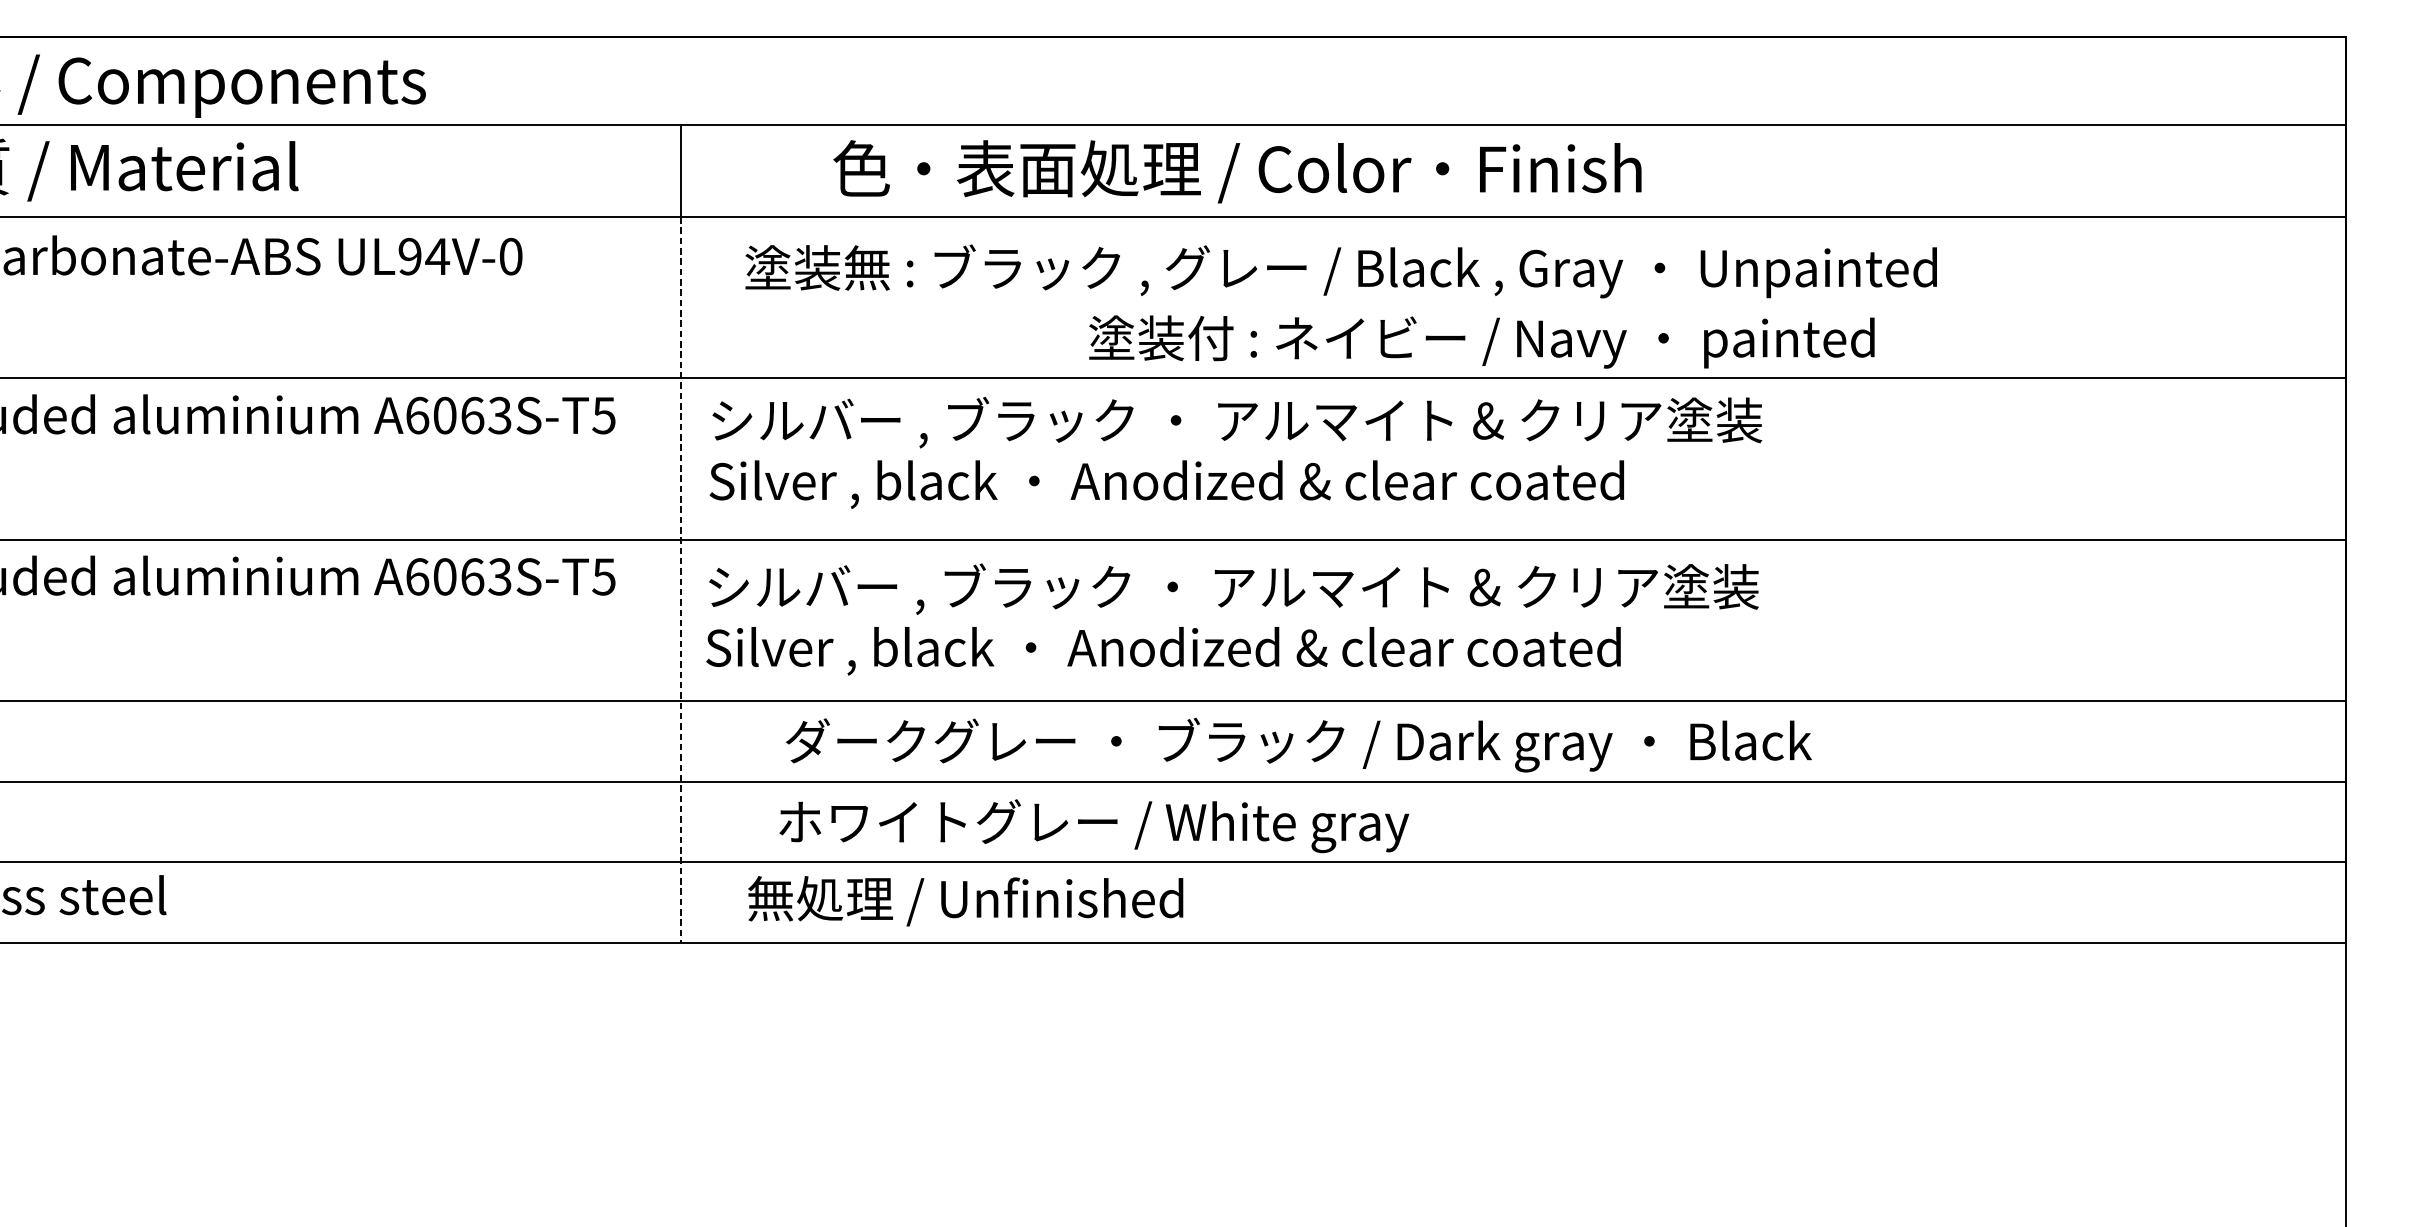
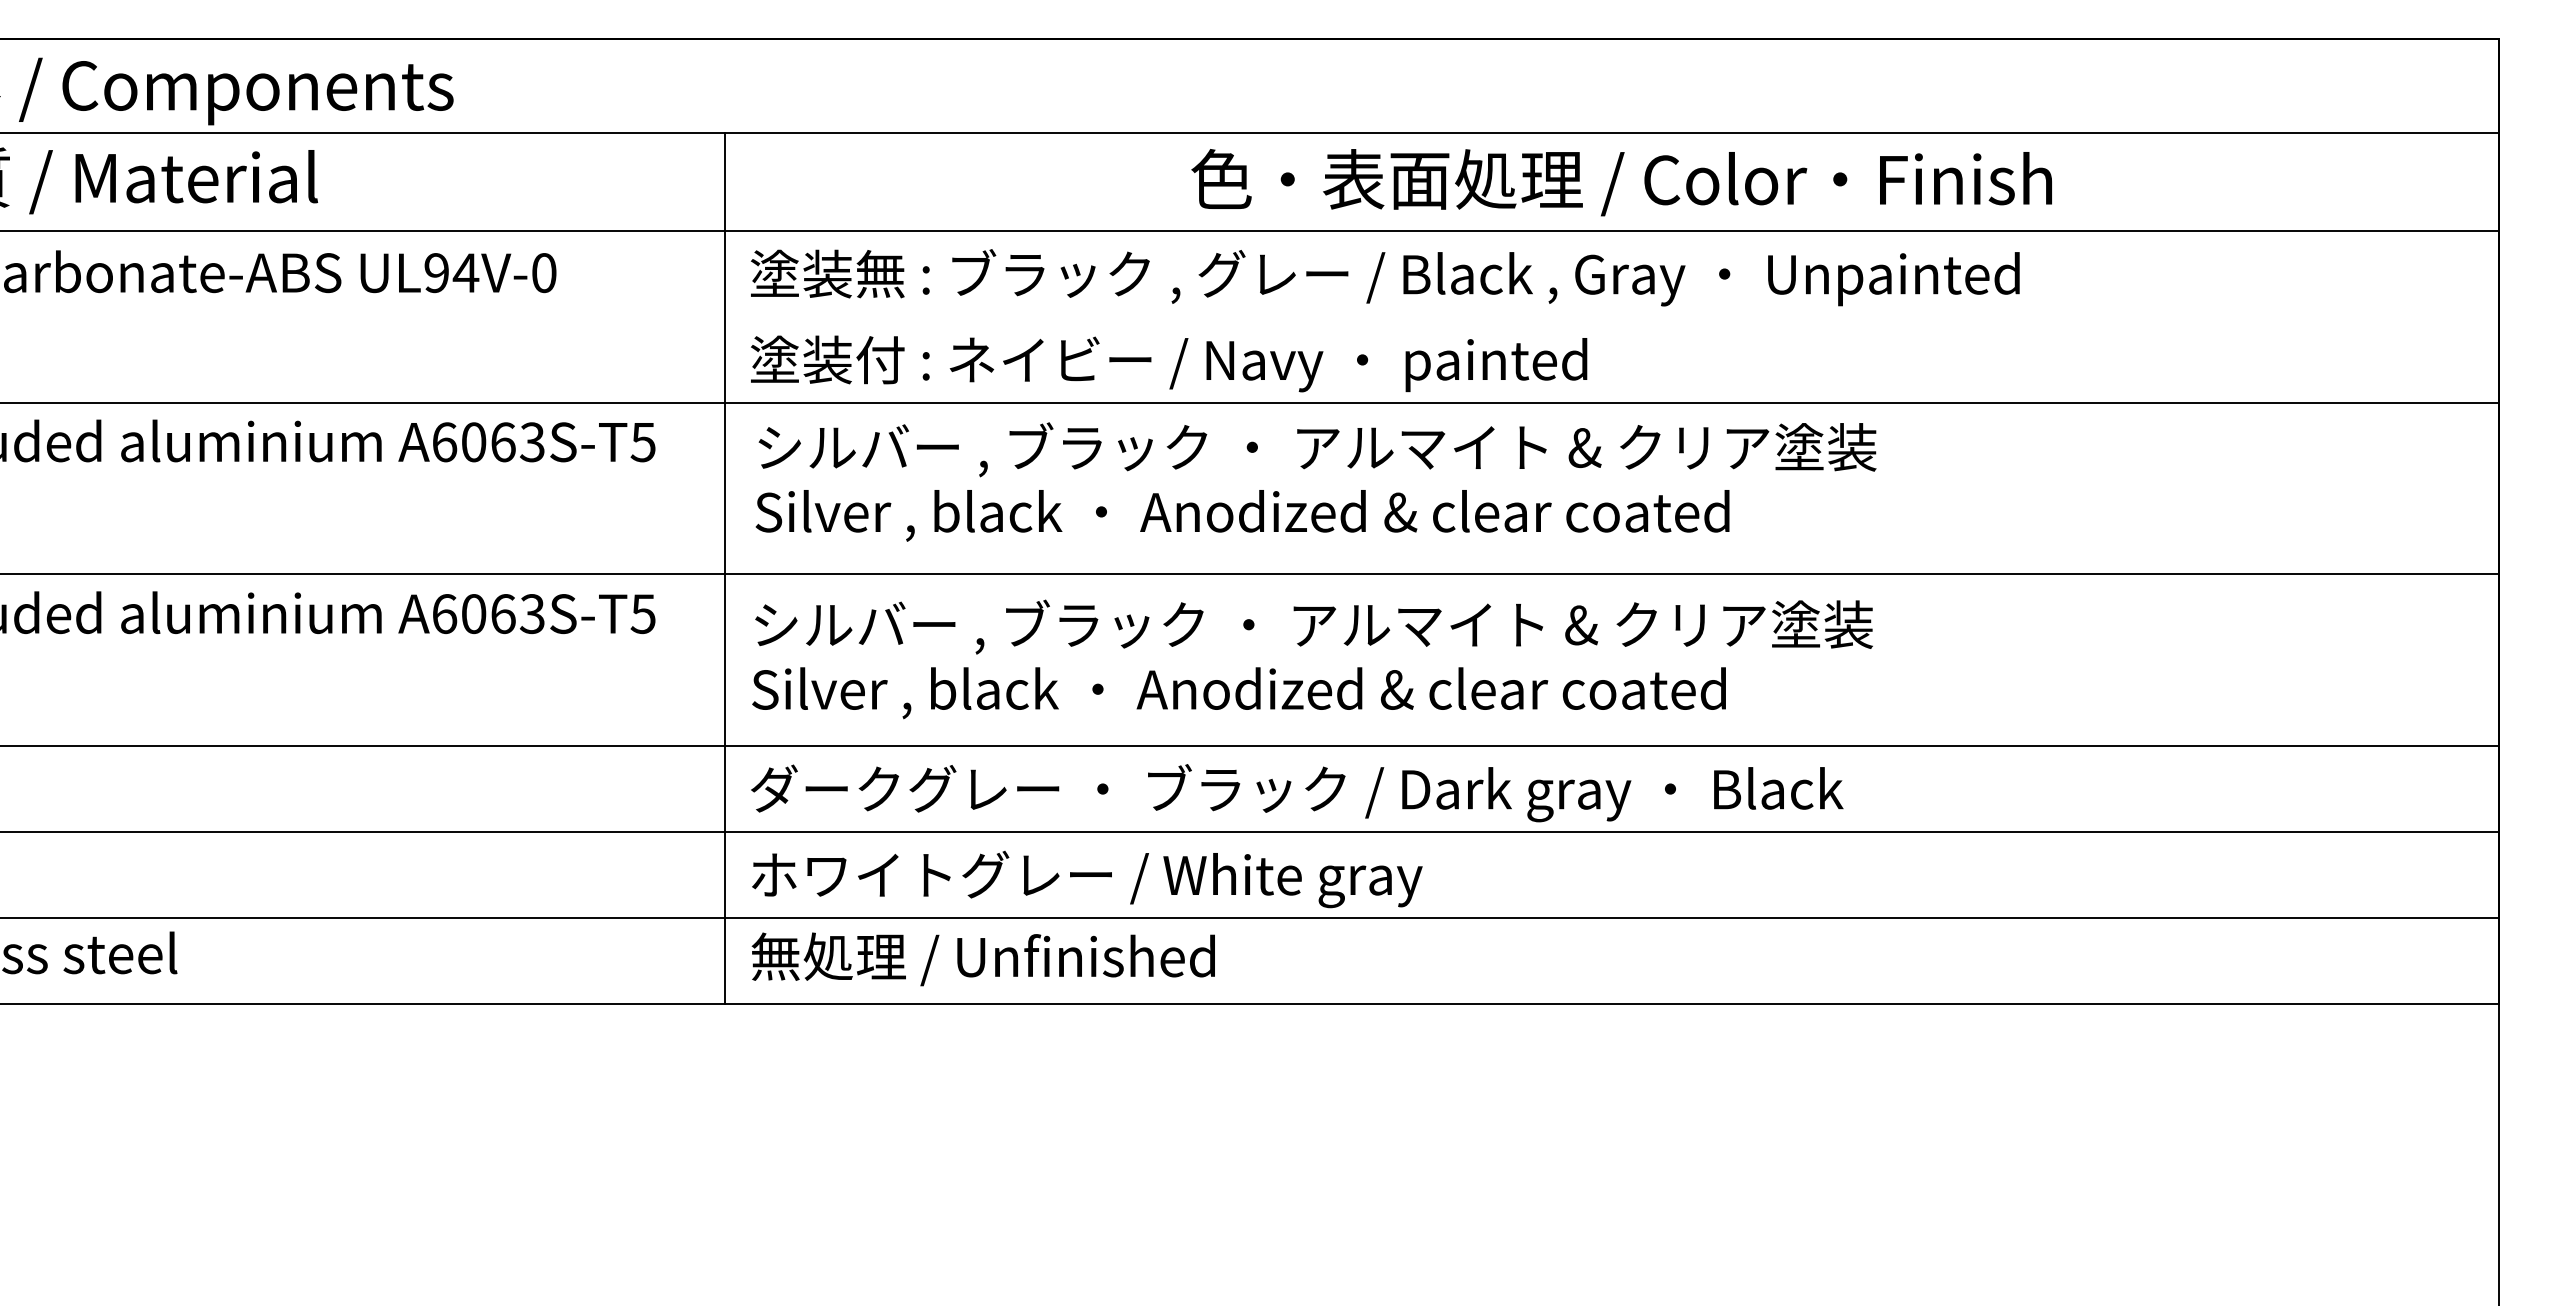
text: (1237, 171) -> (1621, 182), moved
text: (1341, 271) -> (1385, 277), moved
text: (1482, 341) -> (1169, 363), moved
line: (681, 580) -> (725, 617), dashed -> solid
text: (1299, 745) -> (1297, 793), moved
text: (1094, 826) -> (1087, 879), moved
text: (964, 901) -> (982, 959), moved

